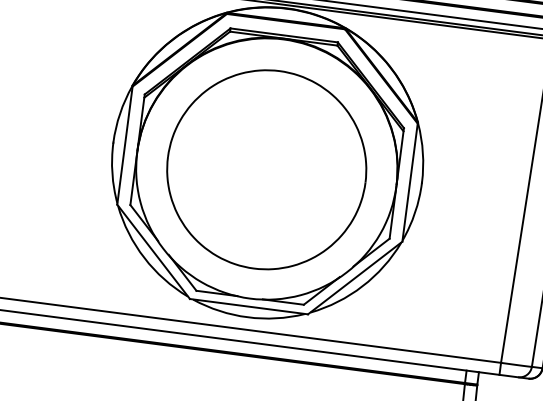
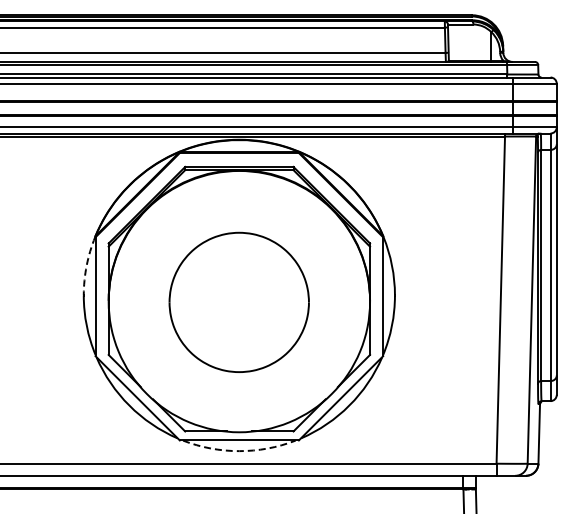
arc: (119, 113) -> (86, 265), solid -> dashed
part: (265, 169) -> (238, 302), size x0.7
arc: (247, 317) -> (239, 451), solid -> dashed

